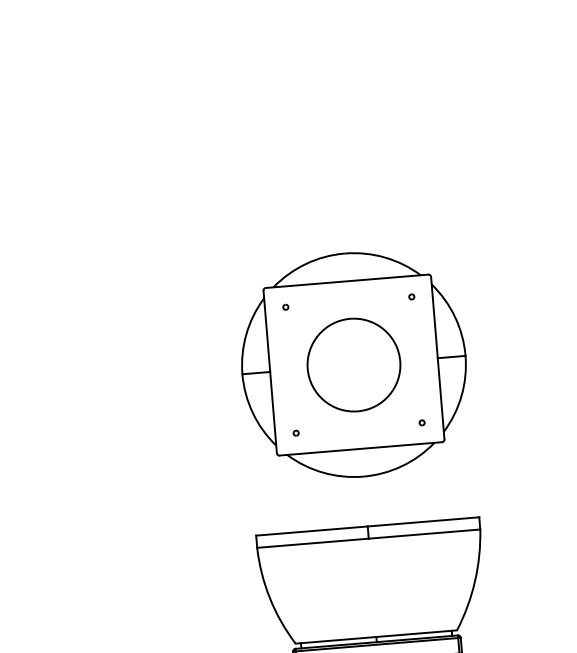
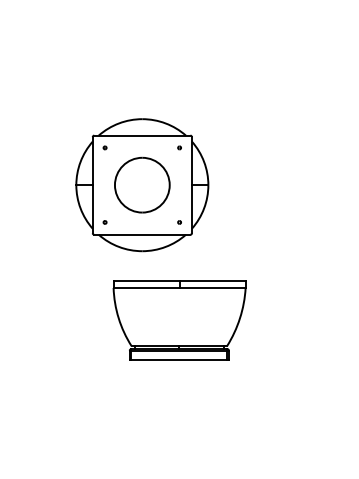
part: (354, 365) -> (142, 185), moved

